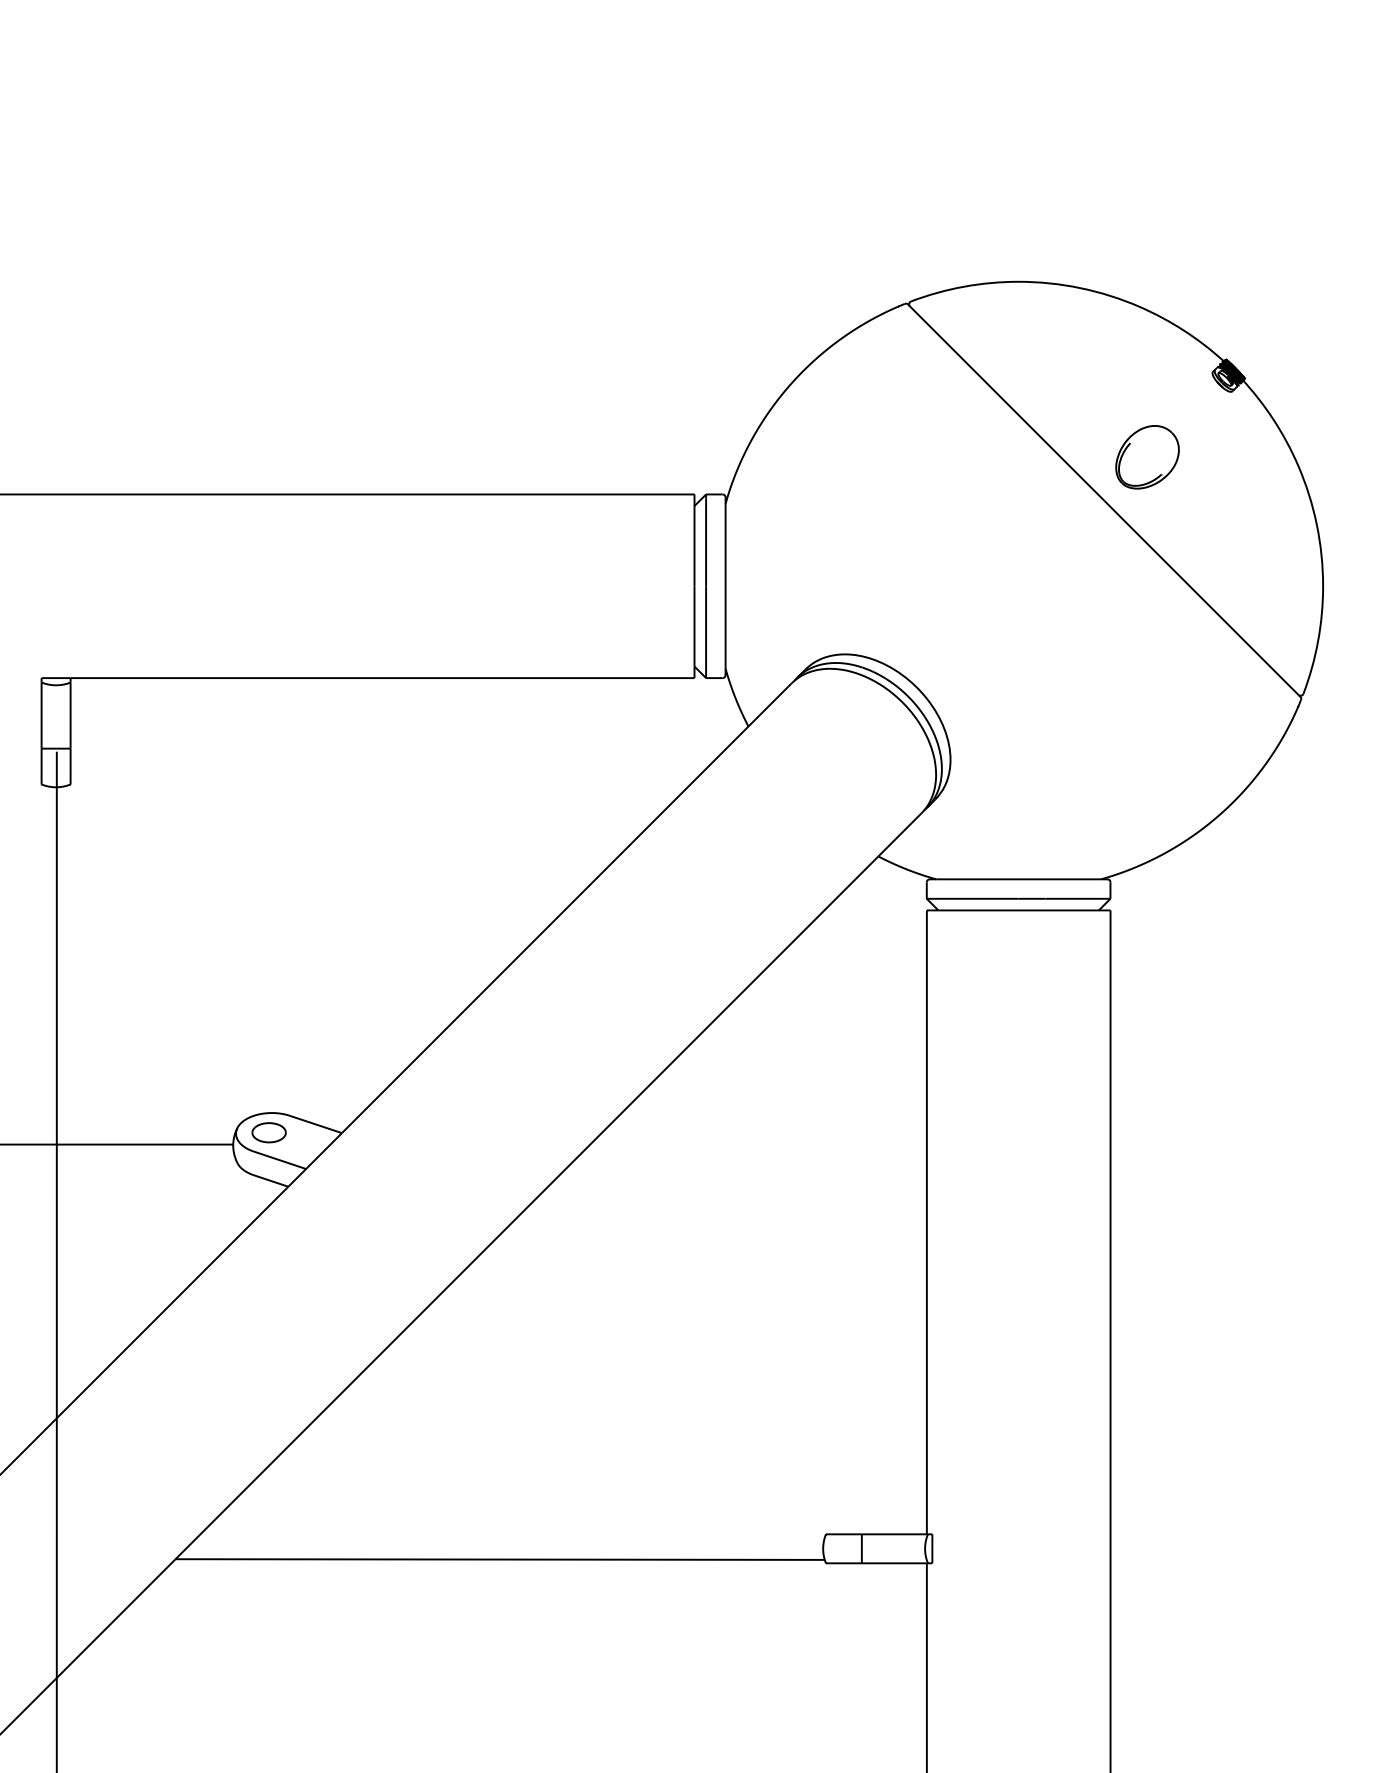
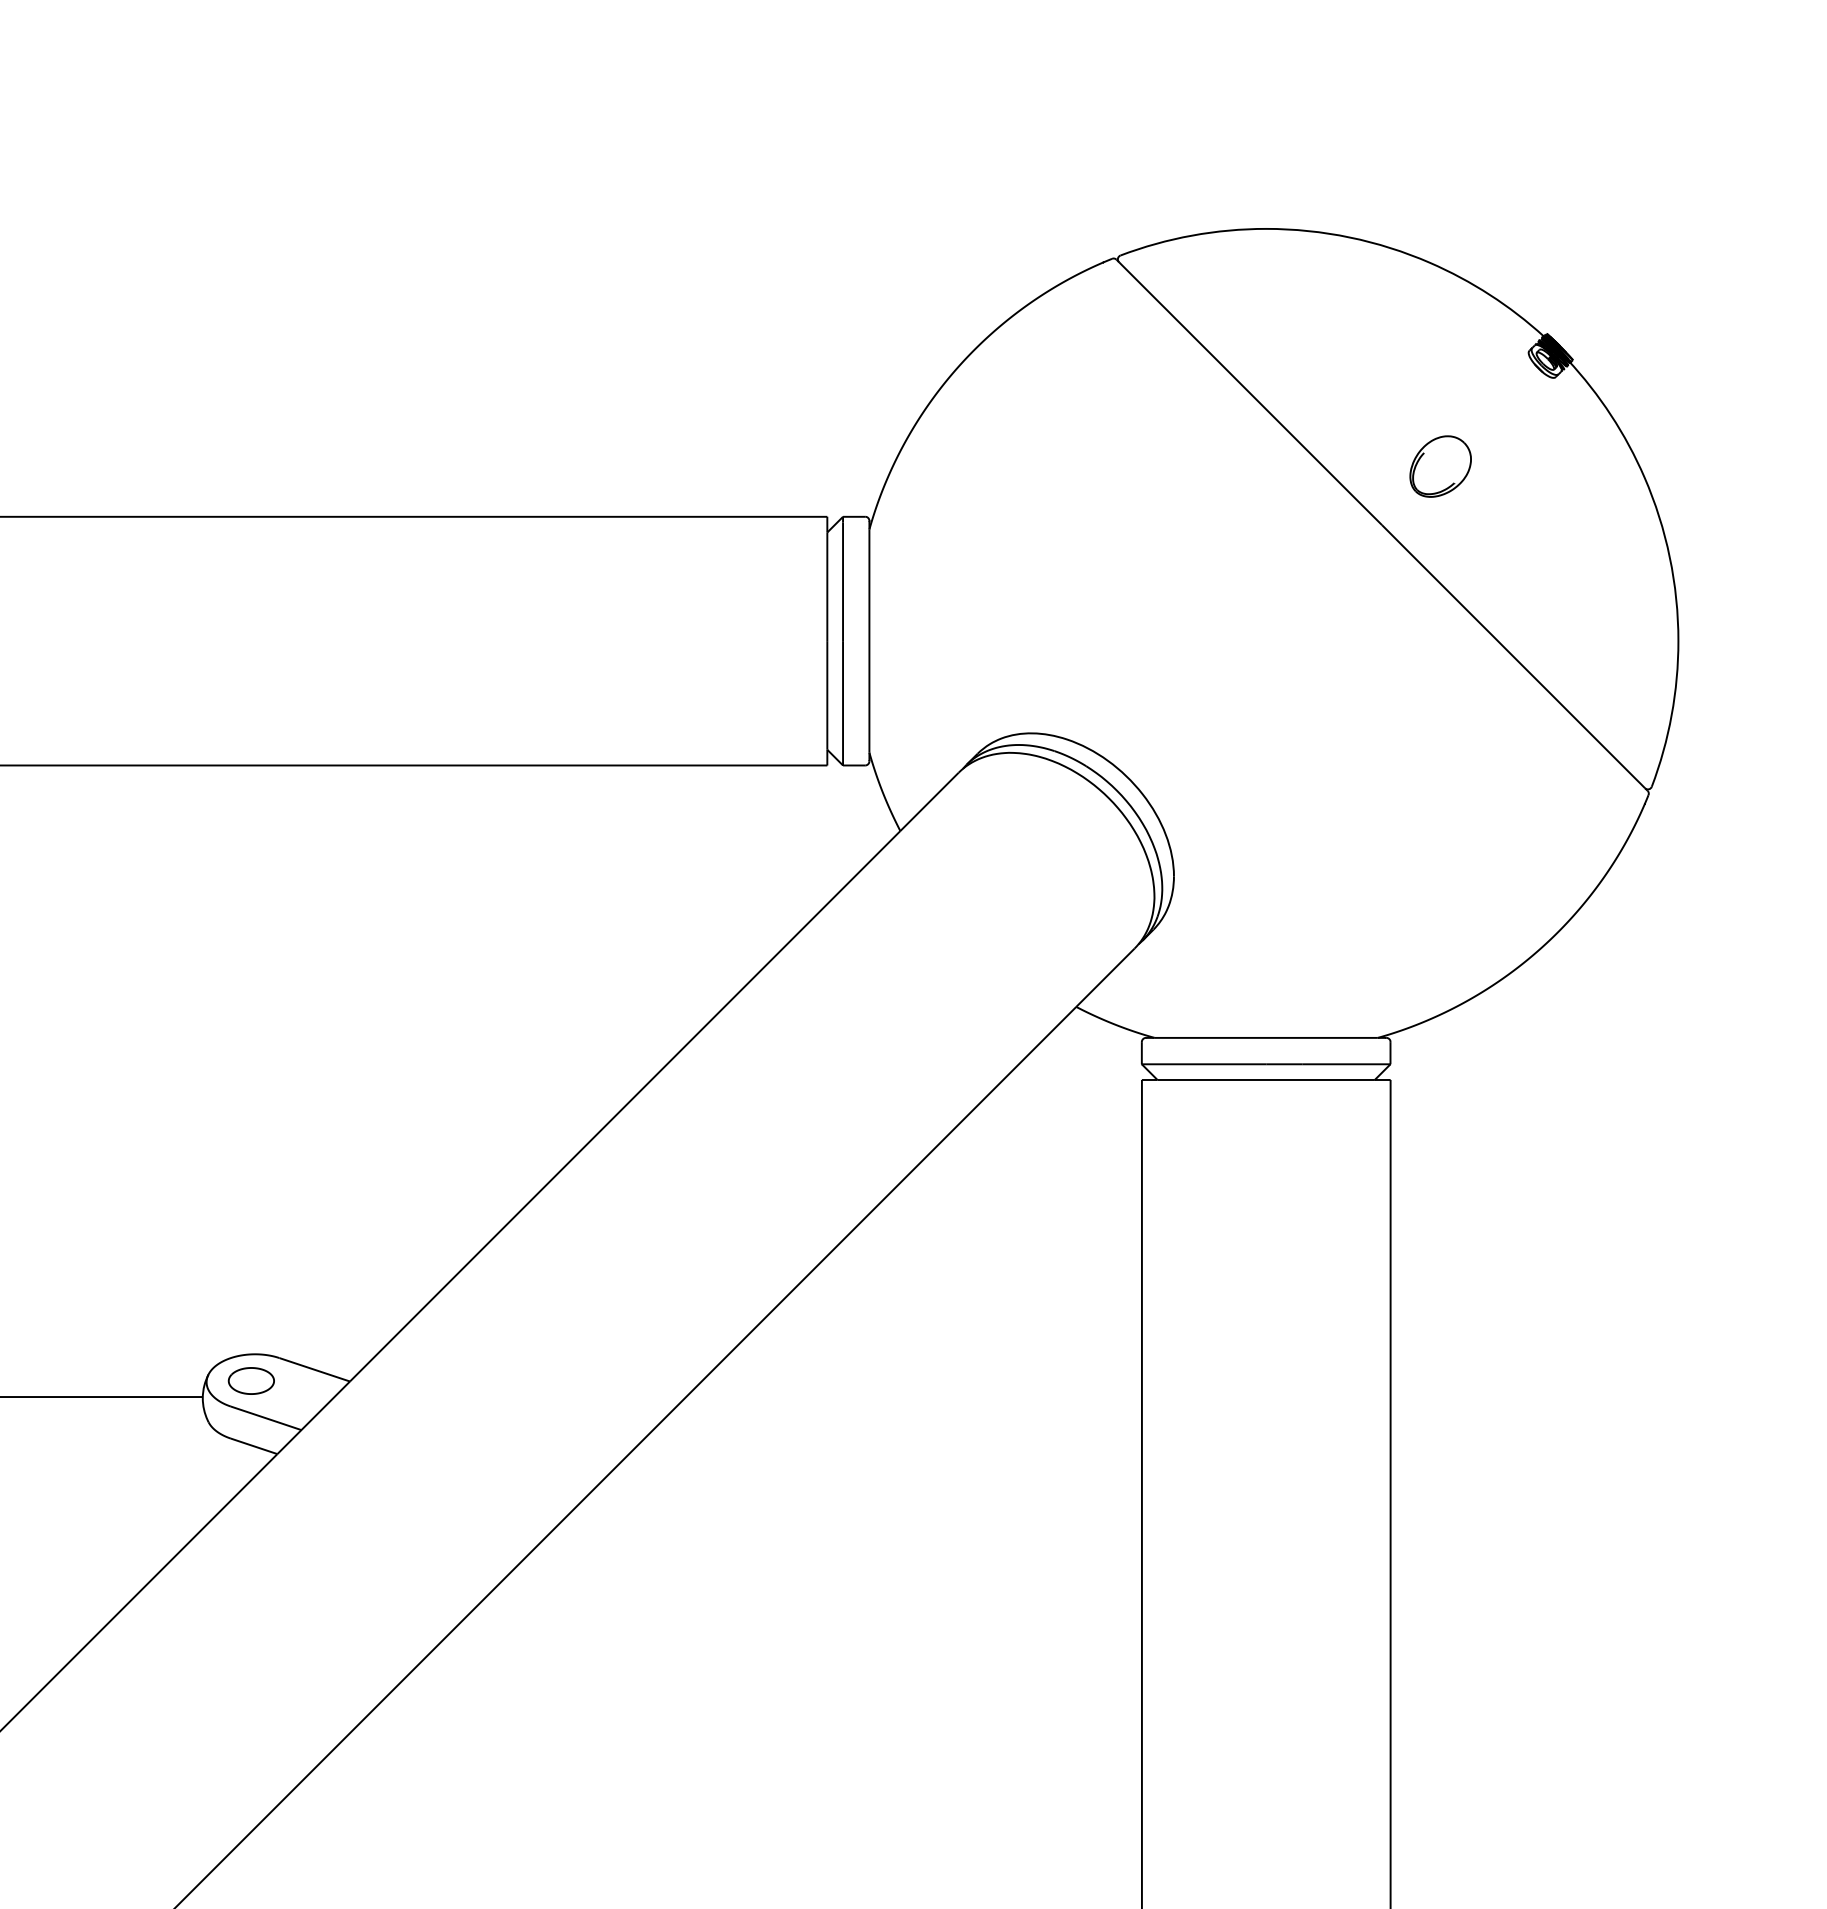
part: (1147, 457) -> (1440, 466), size x0.71

